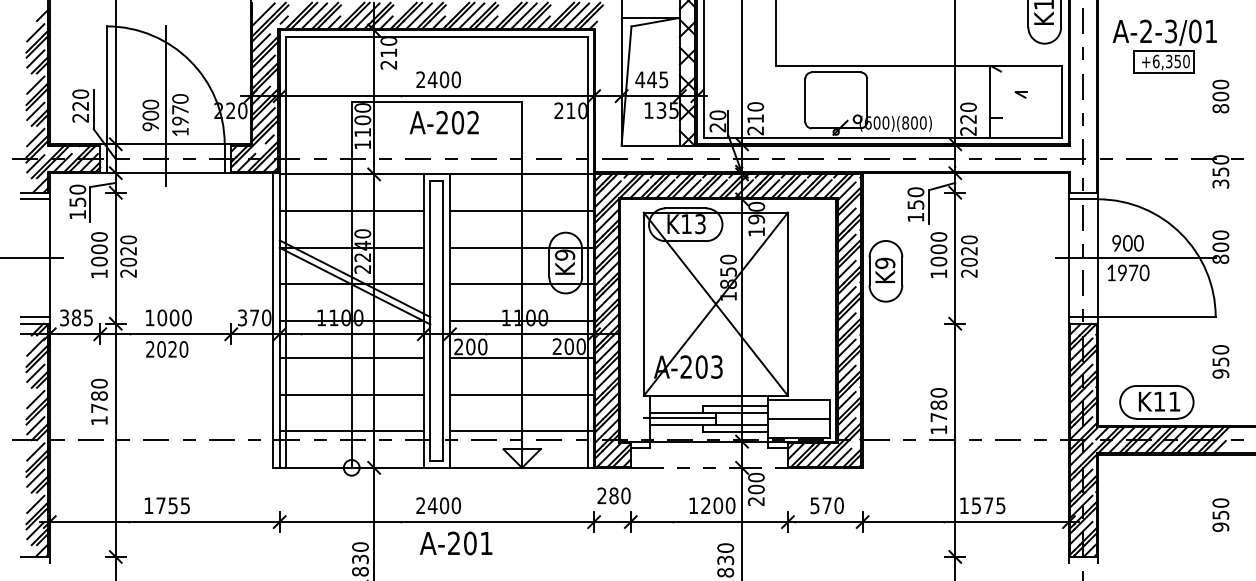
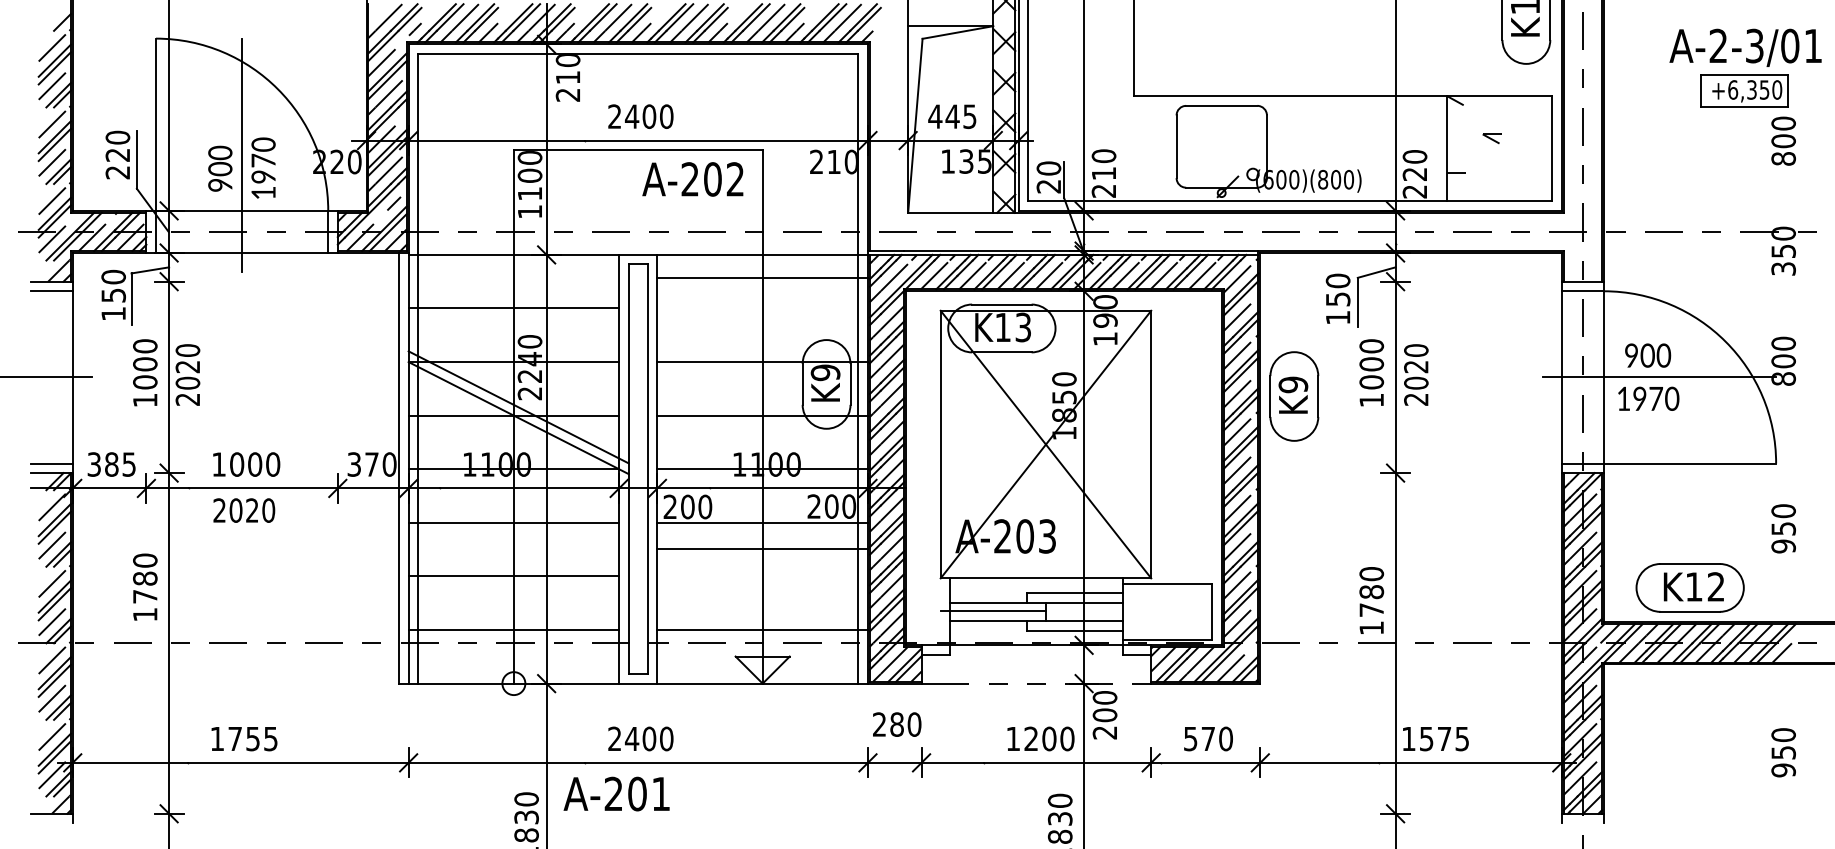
part: (1164, 46) -> (1745, 68), moved
text: (443, 122) -> (691, 179), moved
line: (522, 211) -> (763, 278), moved
line: (522, 394) -> (763, 548), moved
text: (1174, 401) -> (1715, 586), K11 -> K12
line: (798, 418) -> (1166, 611), removed
text: (455, 543) -> (615, 794), moved

